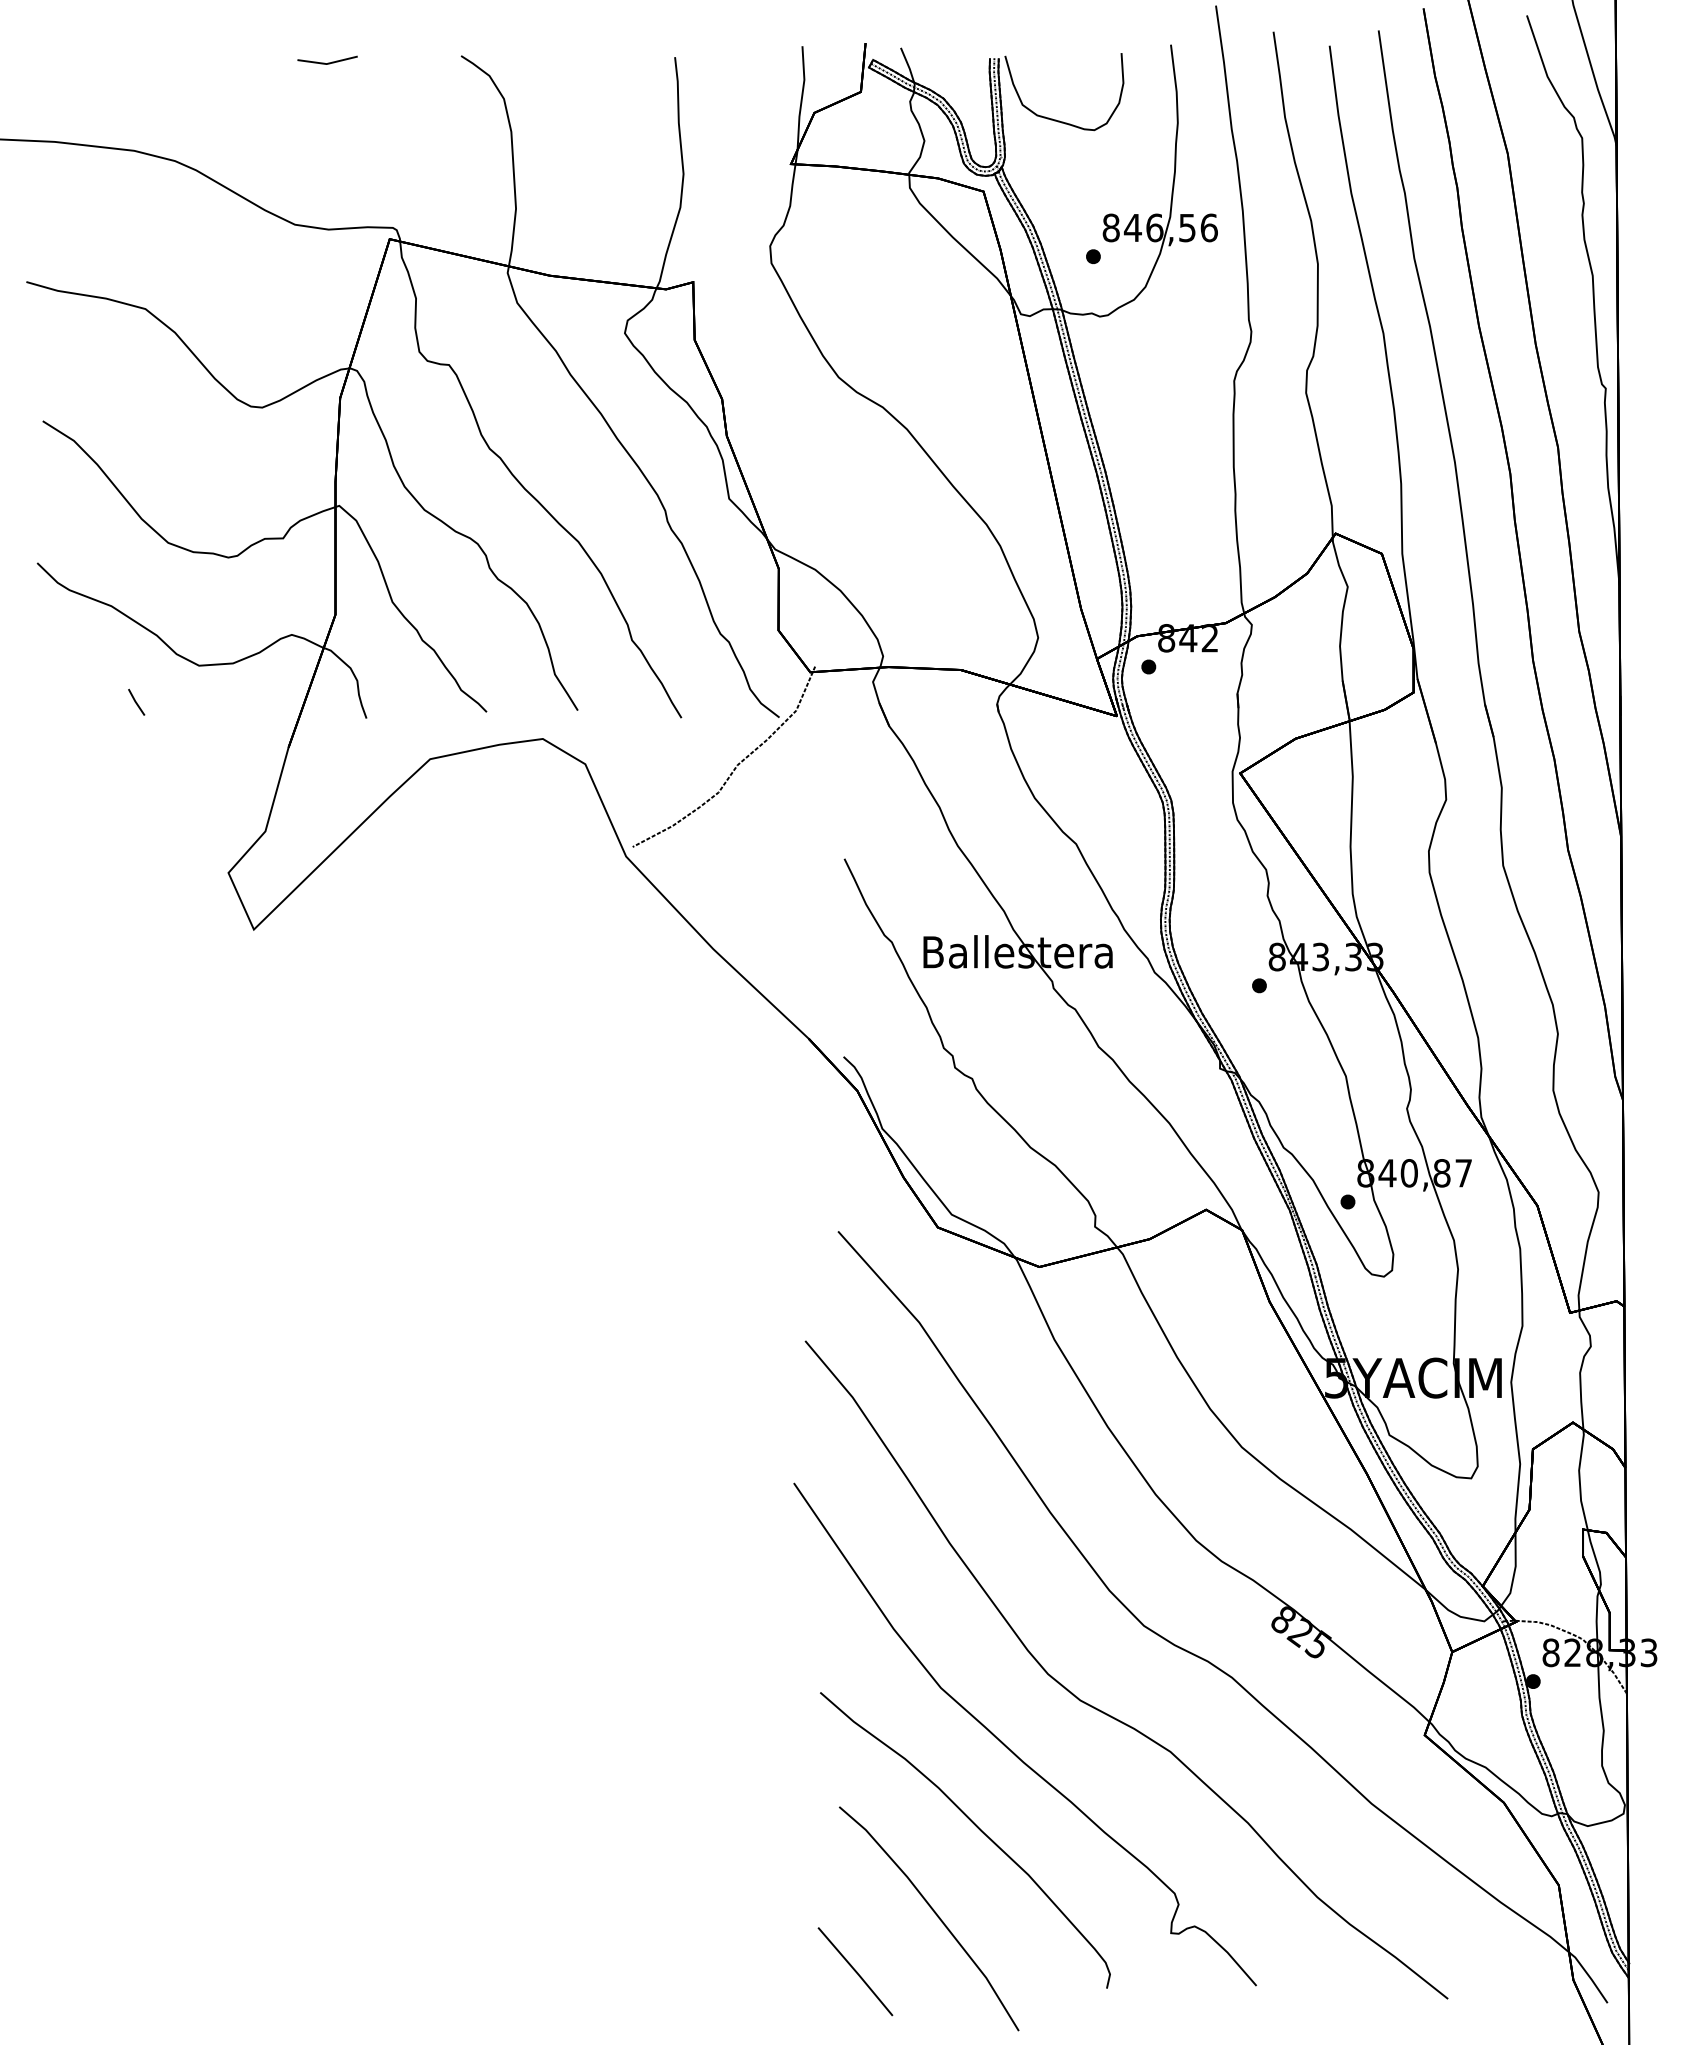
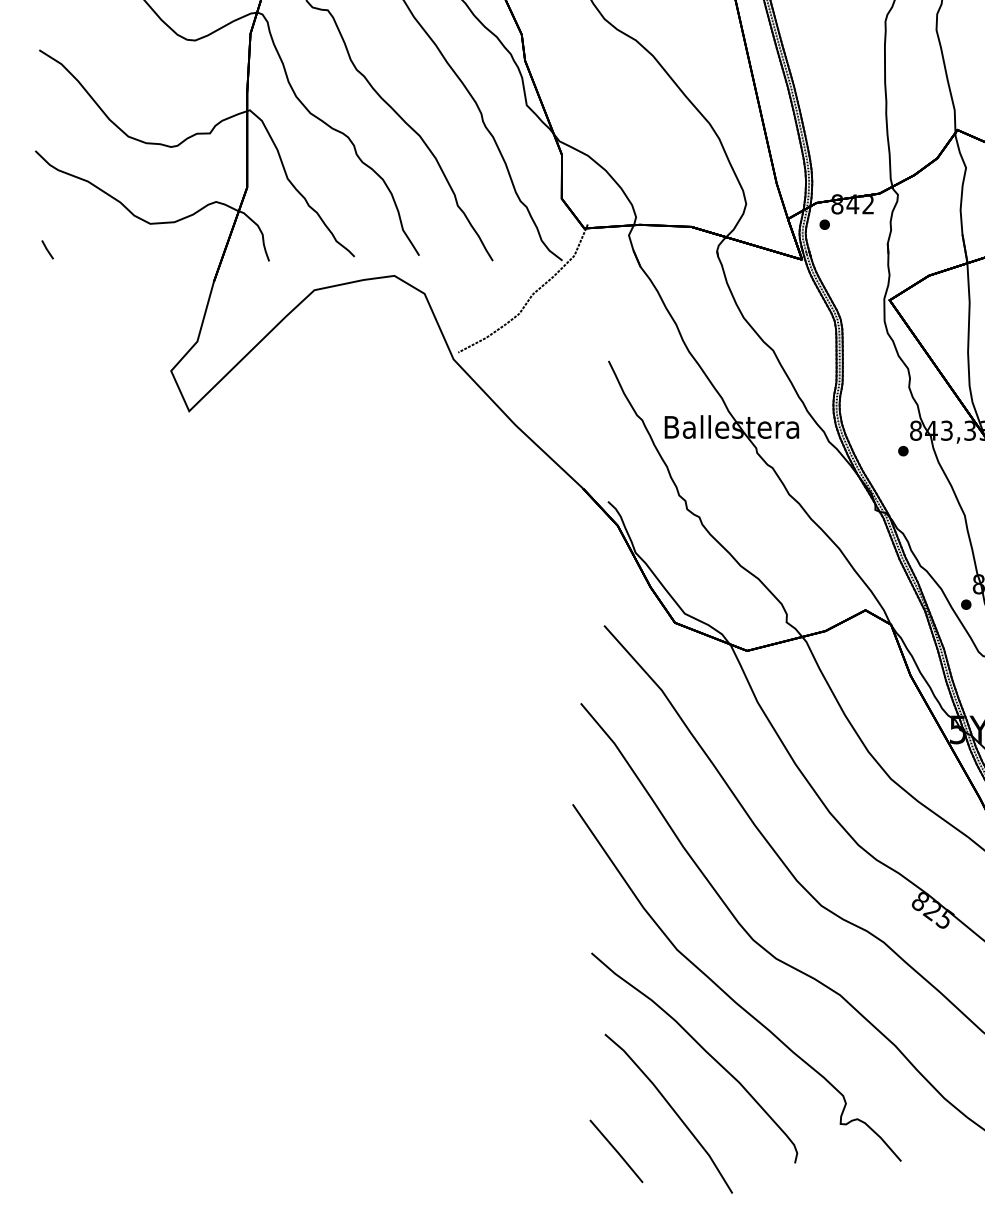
line: (136, 701) -> (47, 249), moved

